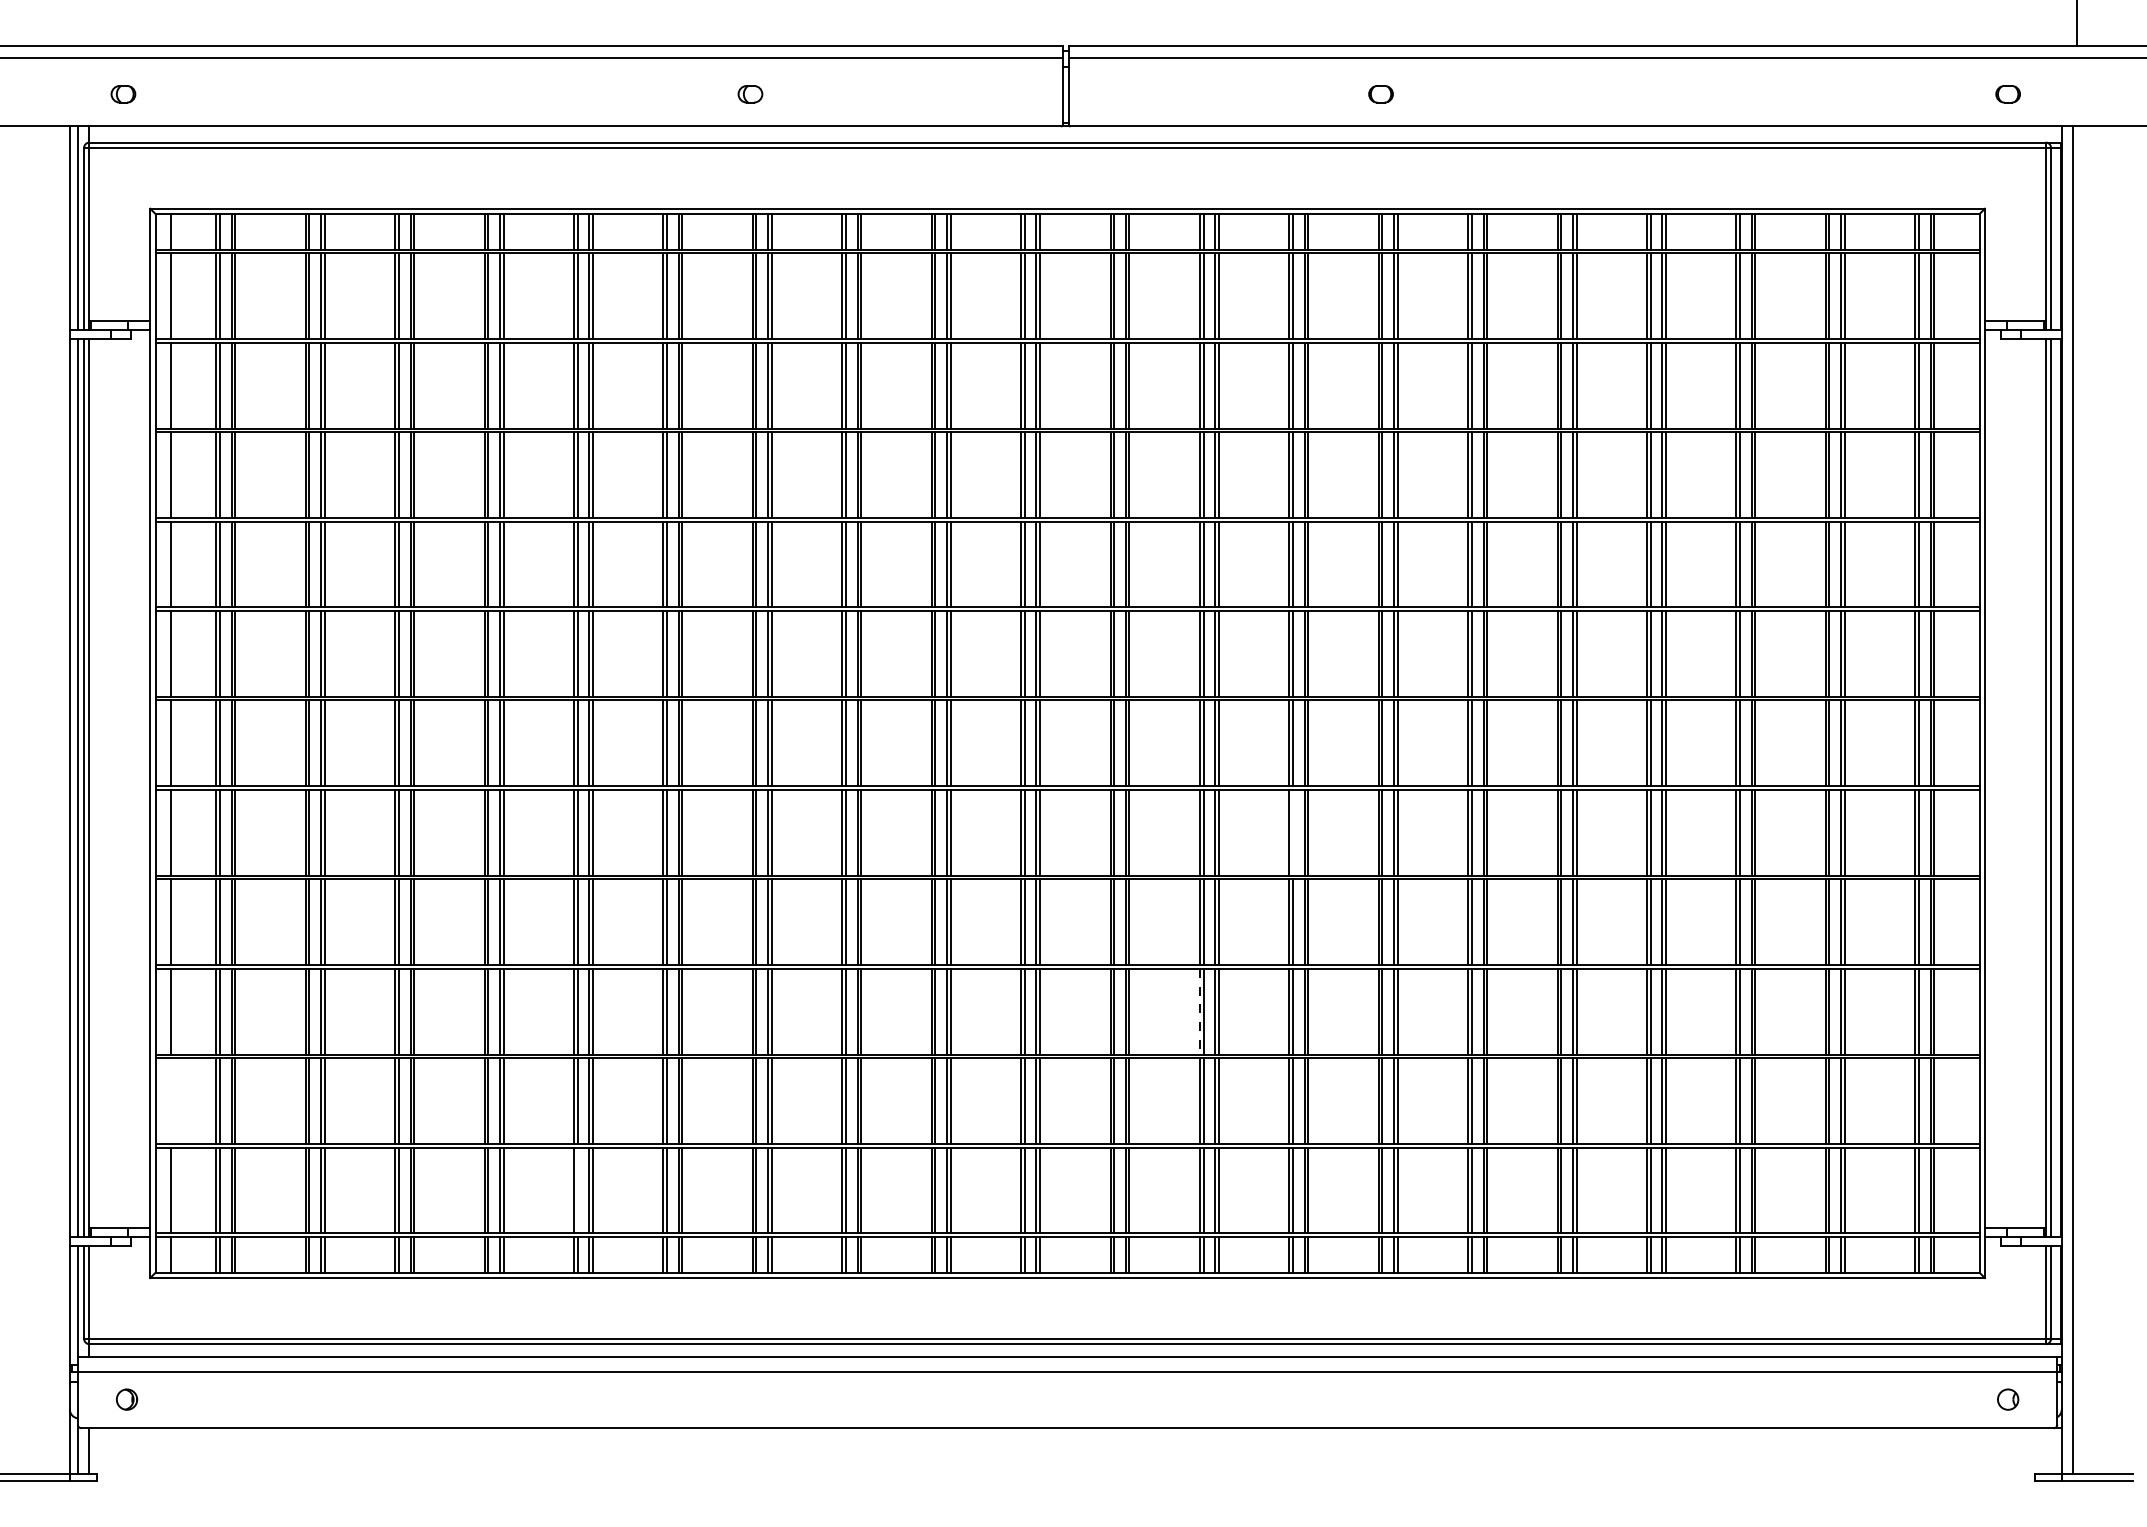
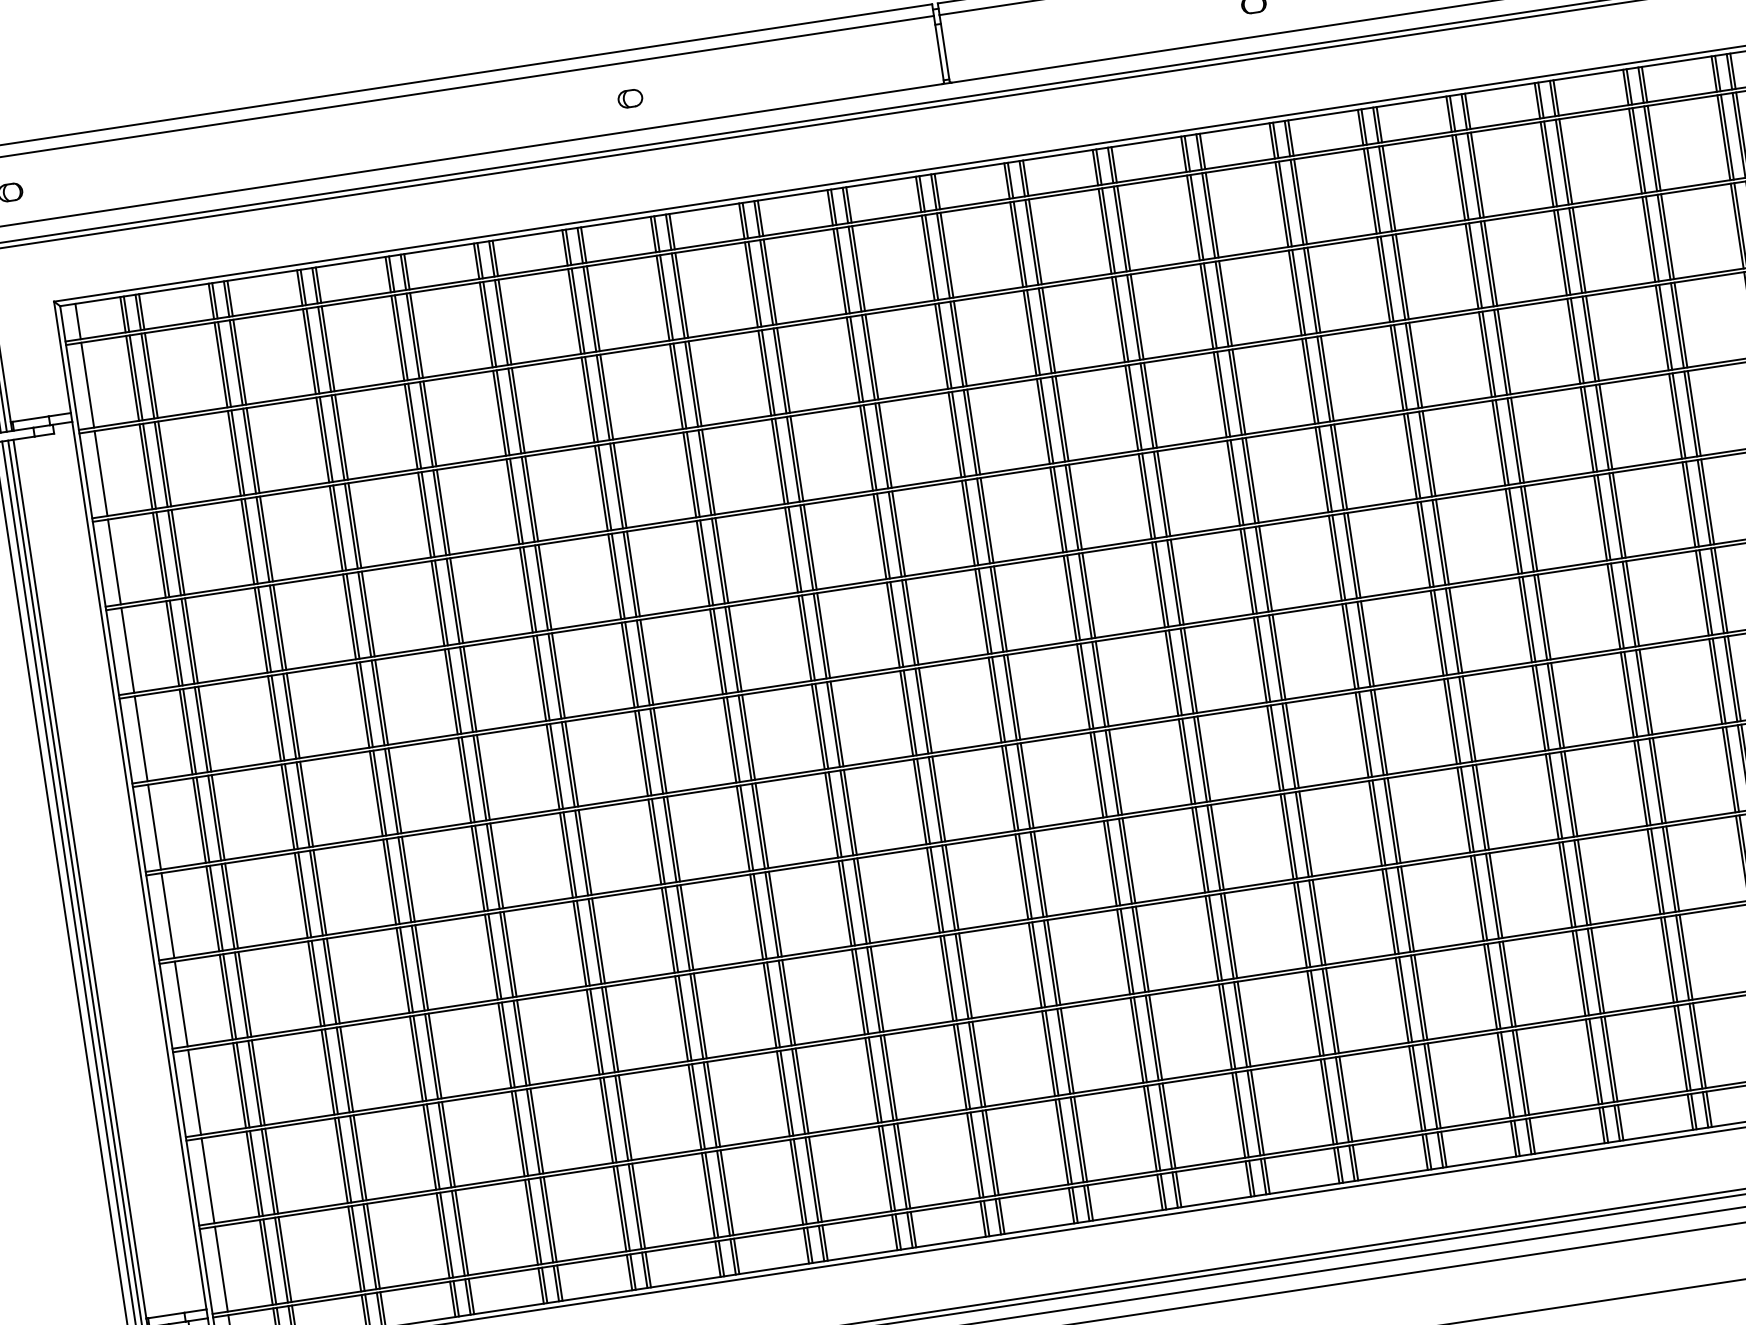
line: (1292, 832) -> (1276, 747), added
line: (1199, 1011) -> (1211, 938), dashed -> solid
line: (171, 1100) -> (208, 1180), added
line: (577, 1190) -> (623, 1208), added

